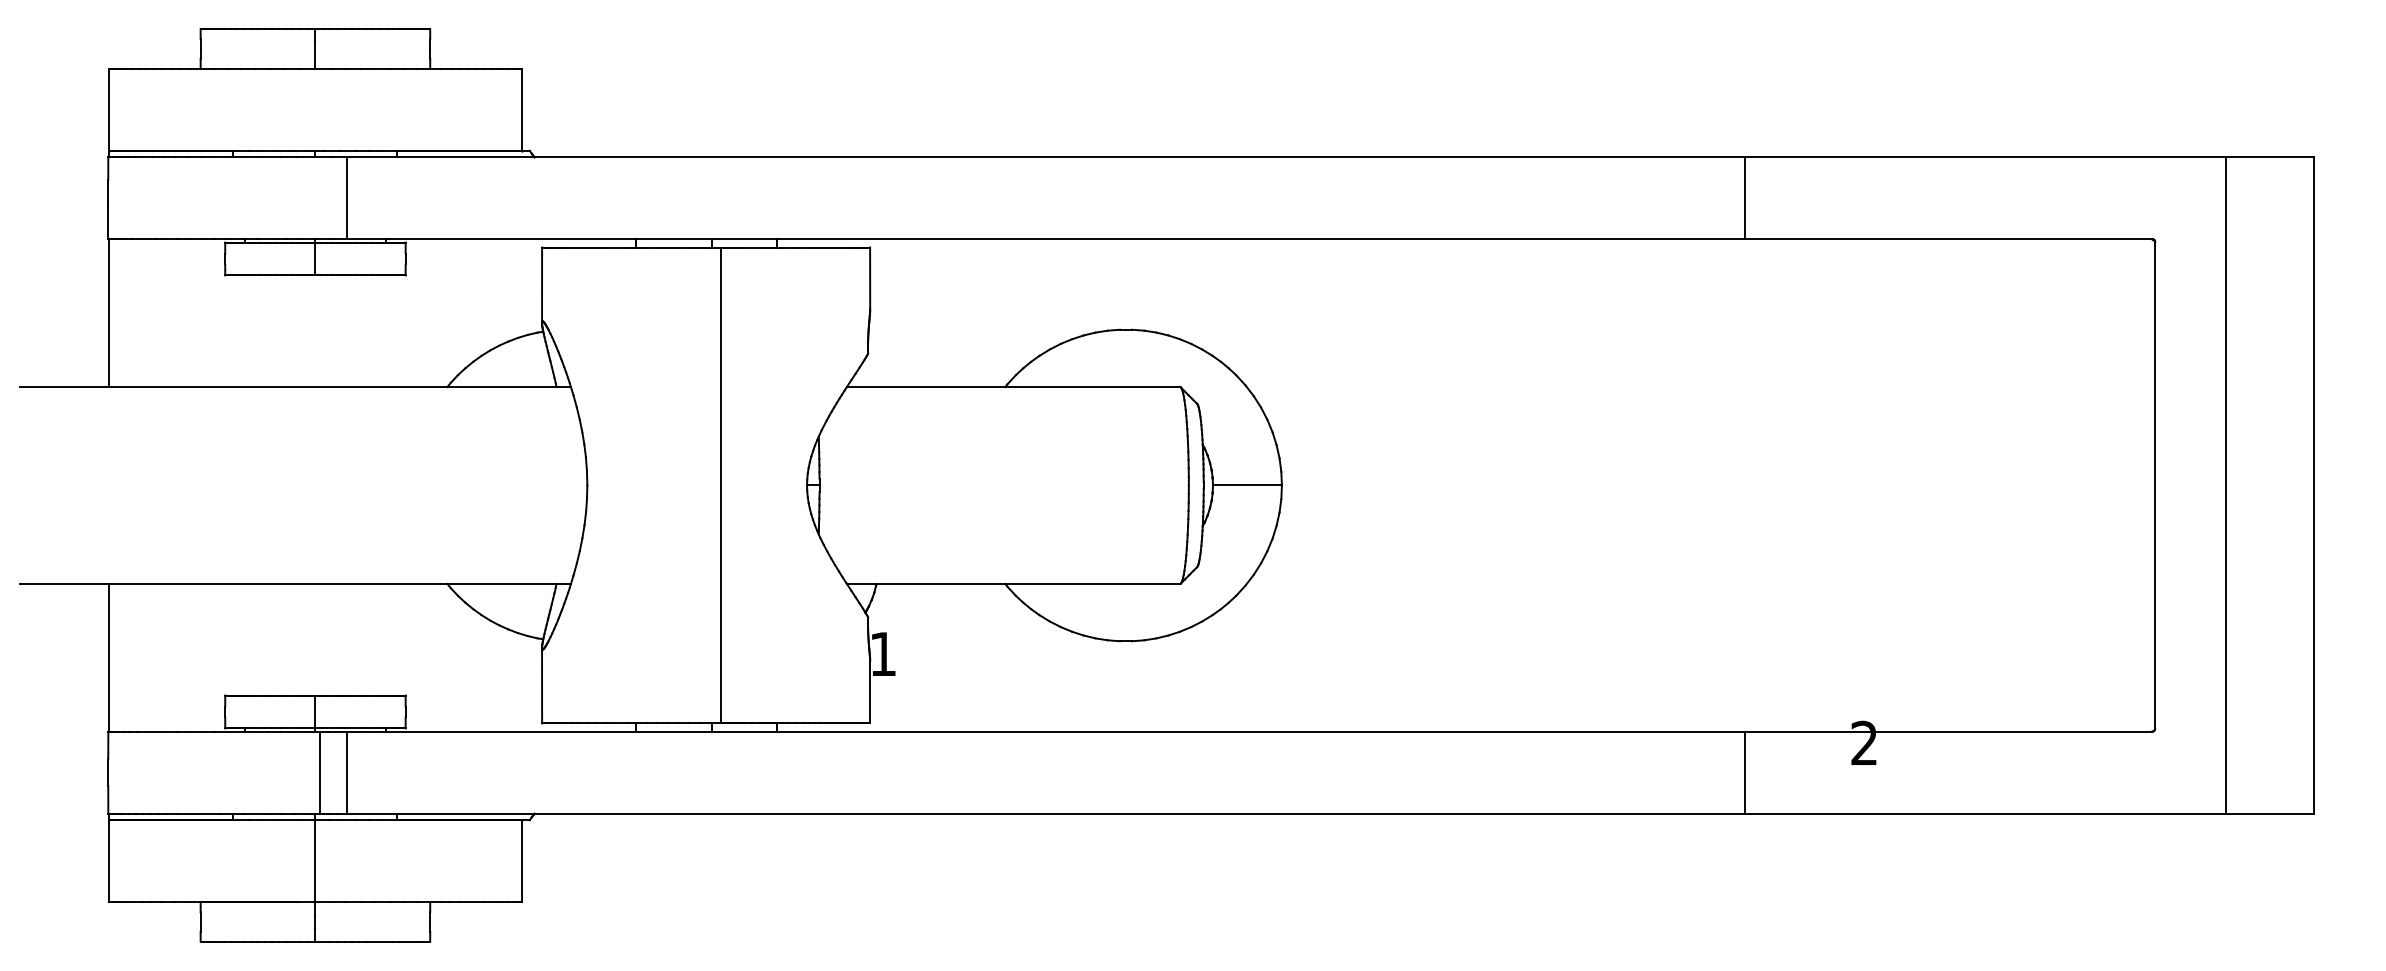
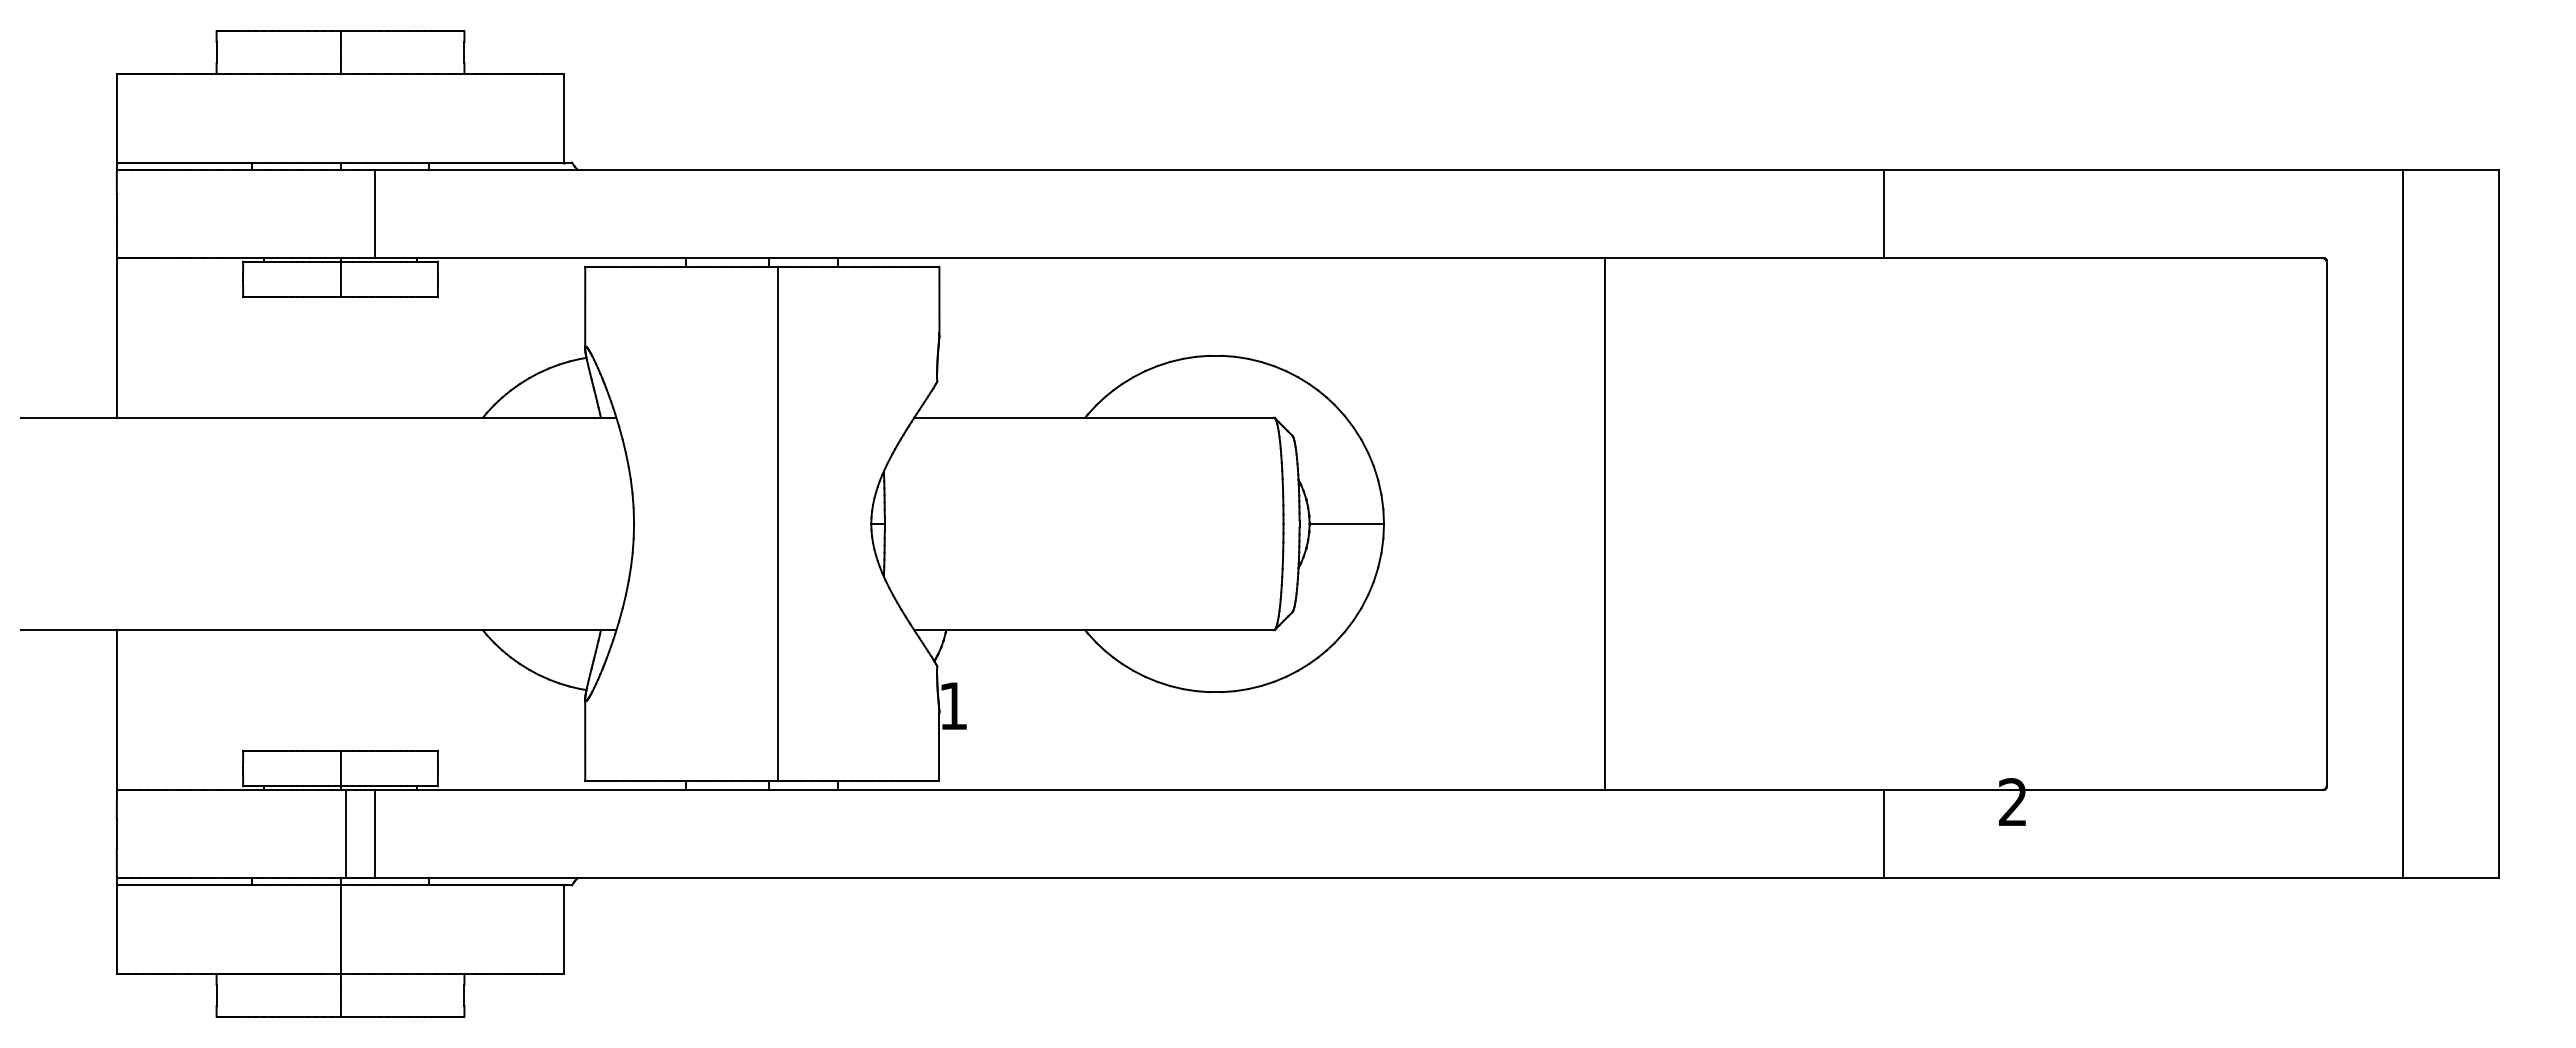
line: (1487, 485) -> (1605, 523), added

